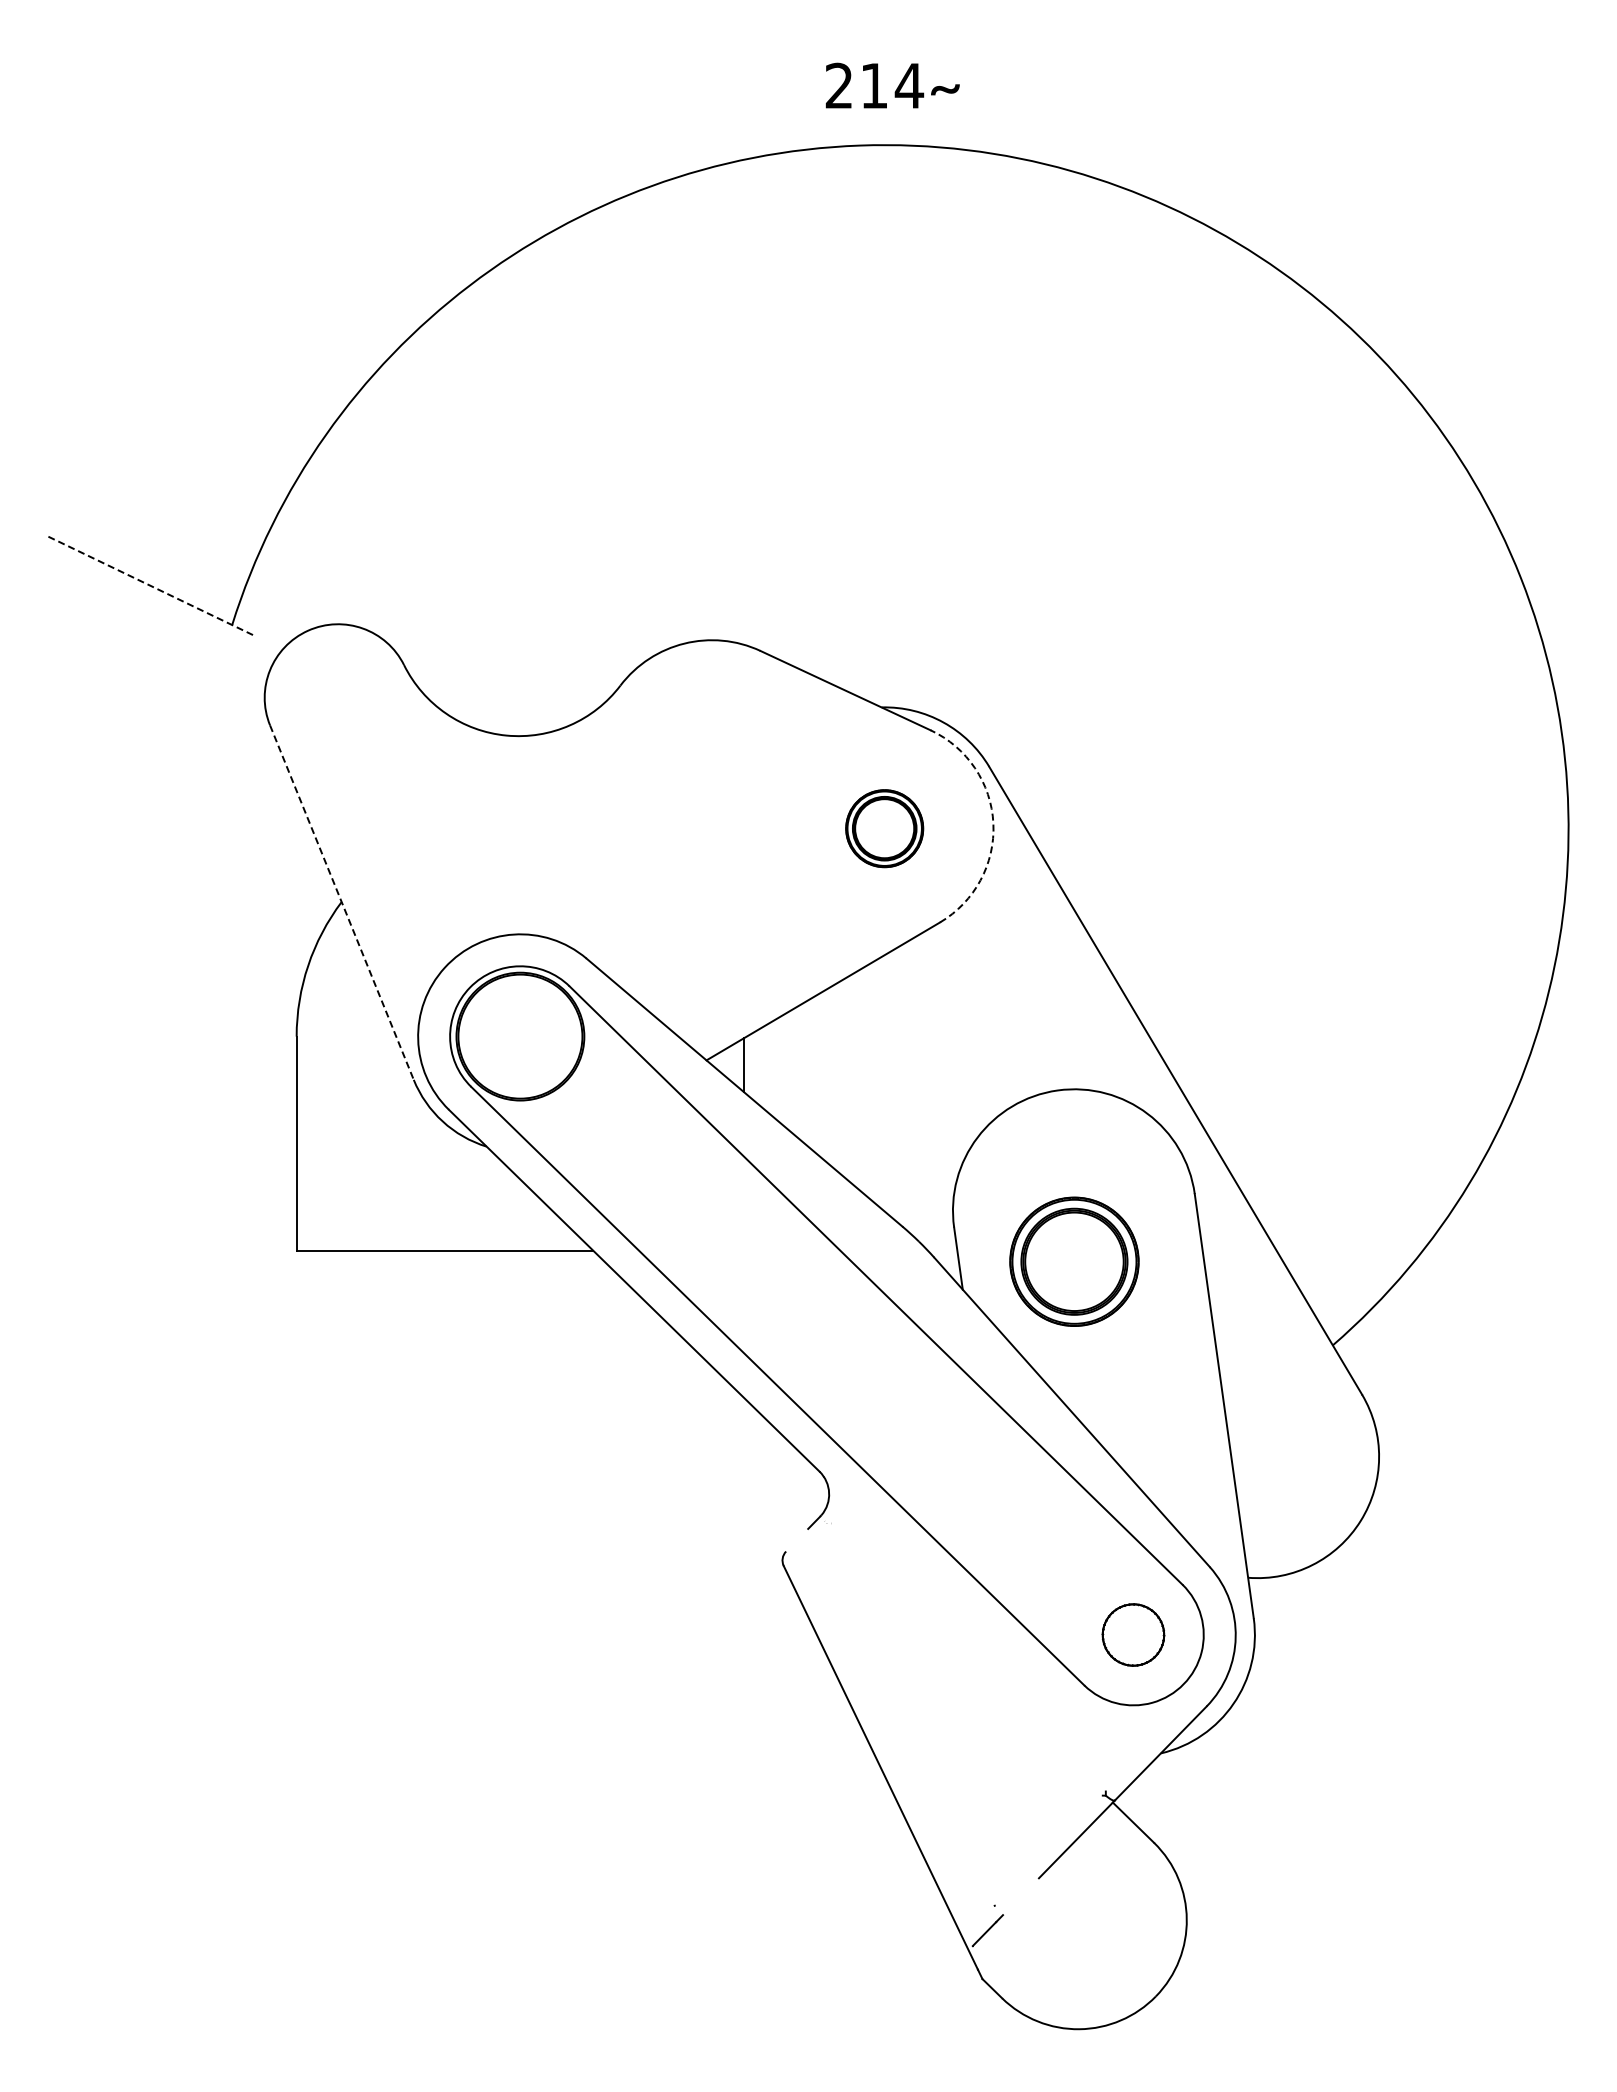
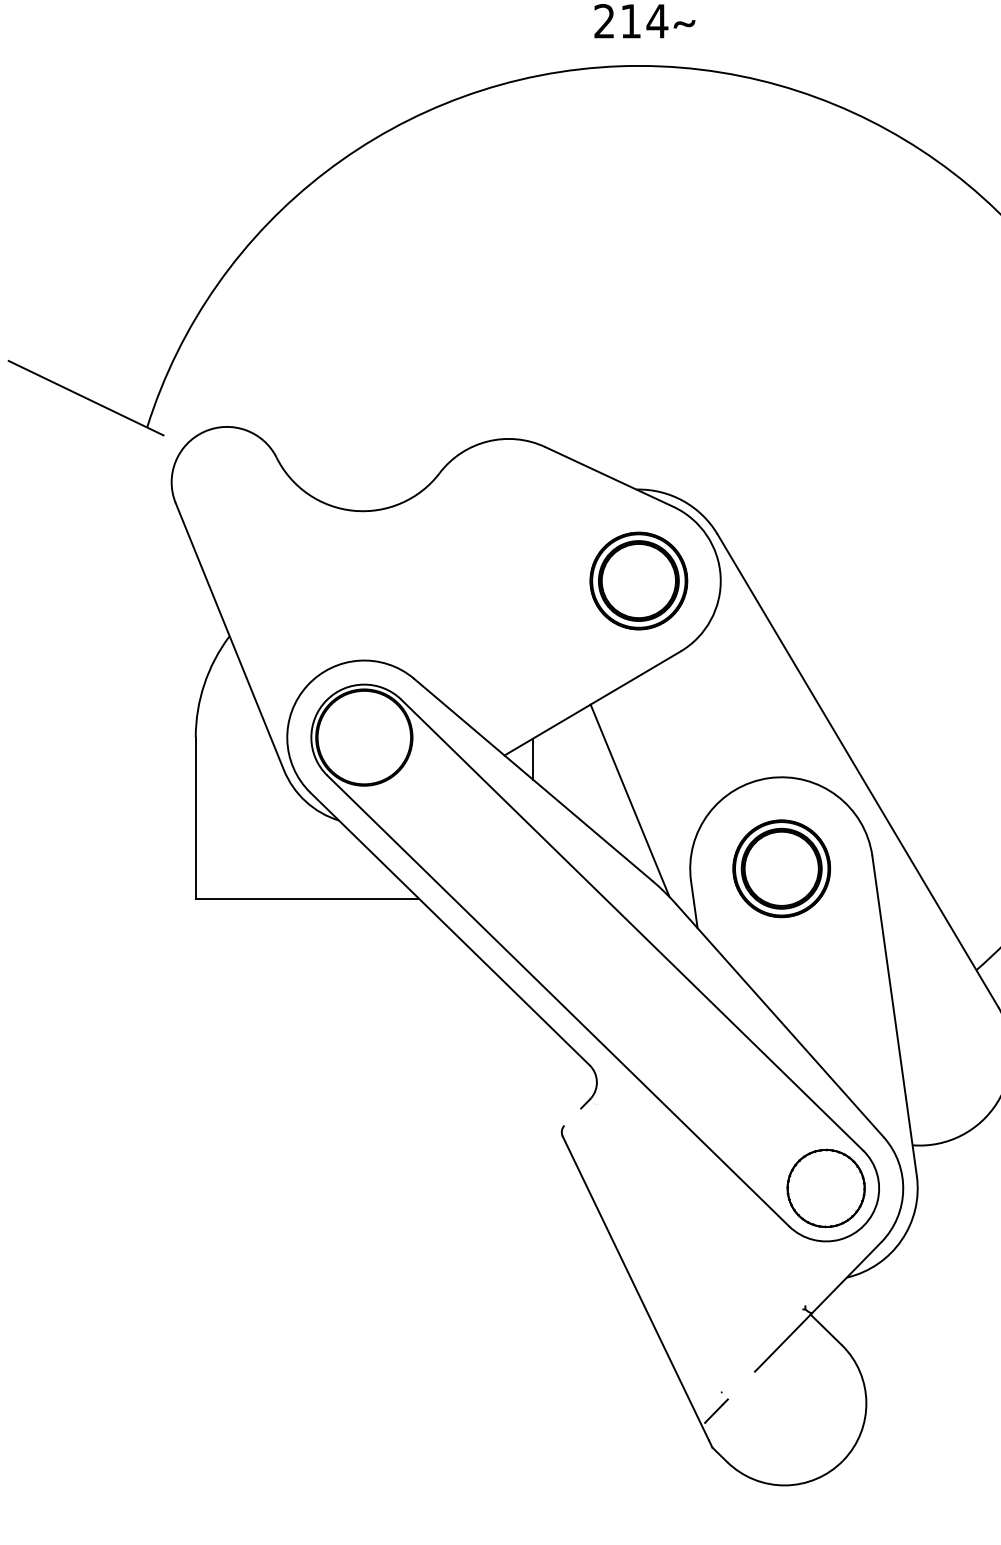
line: (151, 586) -> (86, 398), dashed -> solid
arc: (993, 823) -> (720, 577), dashed -> solid
part: (884, 828) -> (638, 580), size x1.67
line: (342, 903) -> (230, 637), dashed -> solid
line: (872, 1120) -> (629, 800), added
part: (1074, 1261) -> (781, 868), moved
part: (1133, 1634) -> (826, 1188), size x1.67

